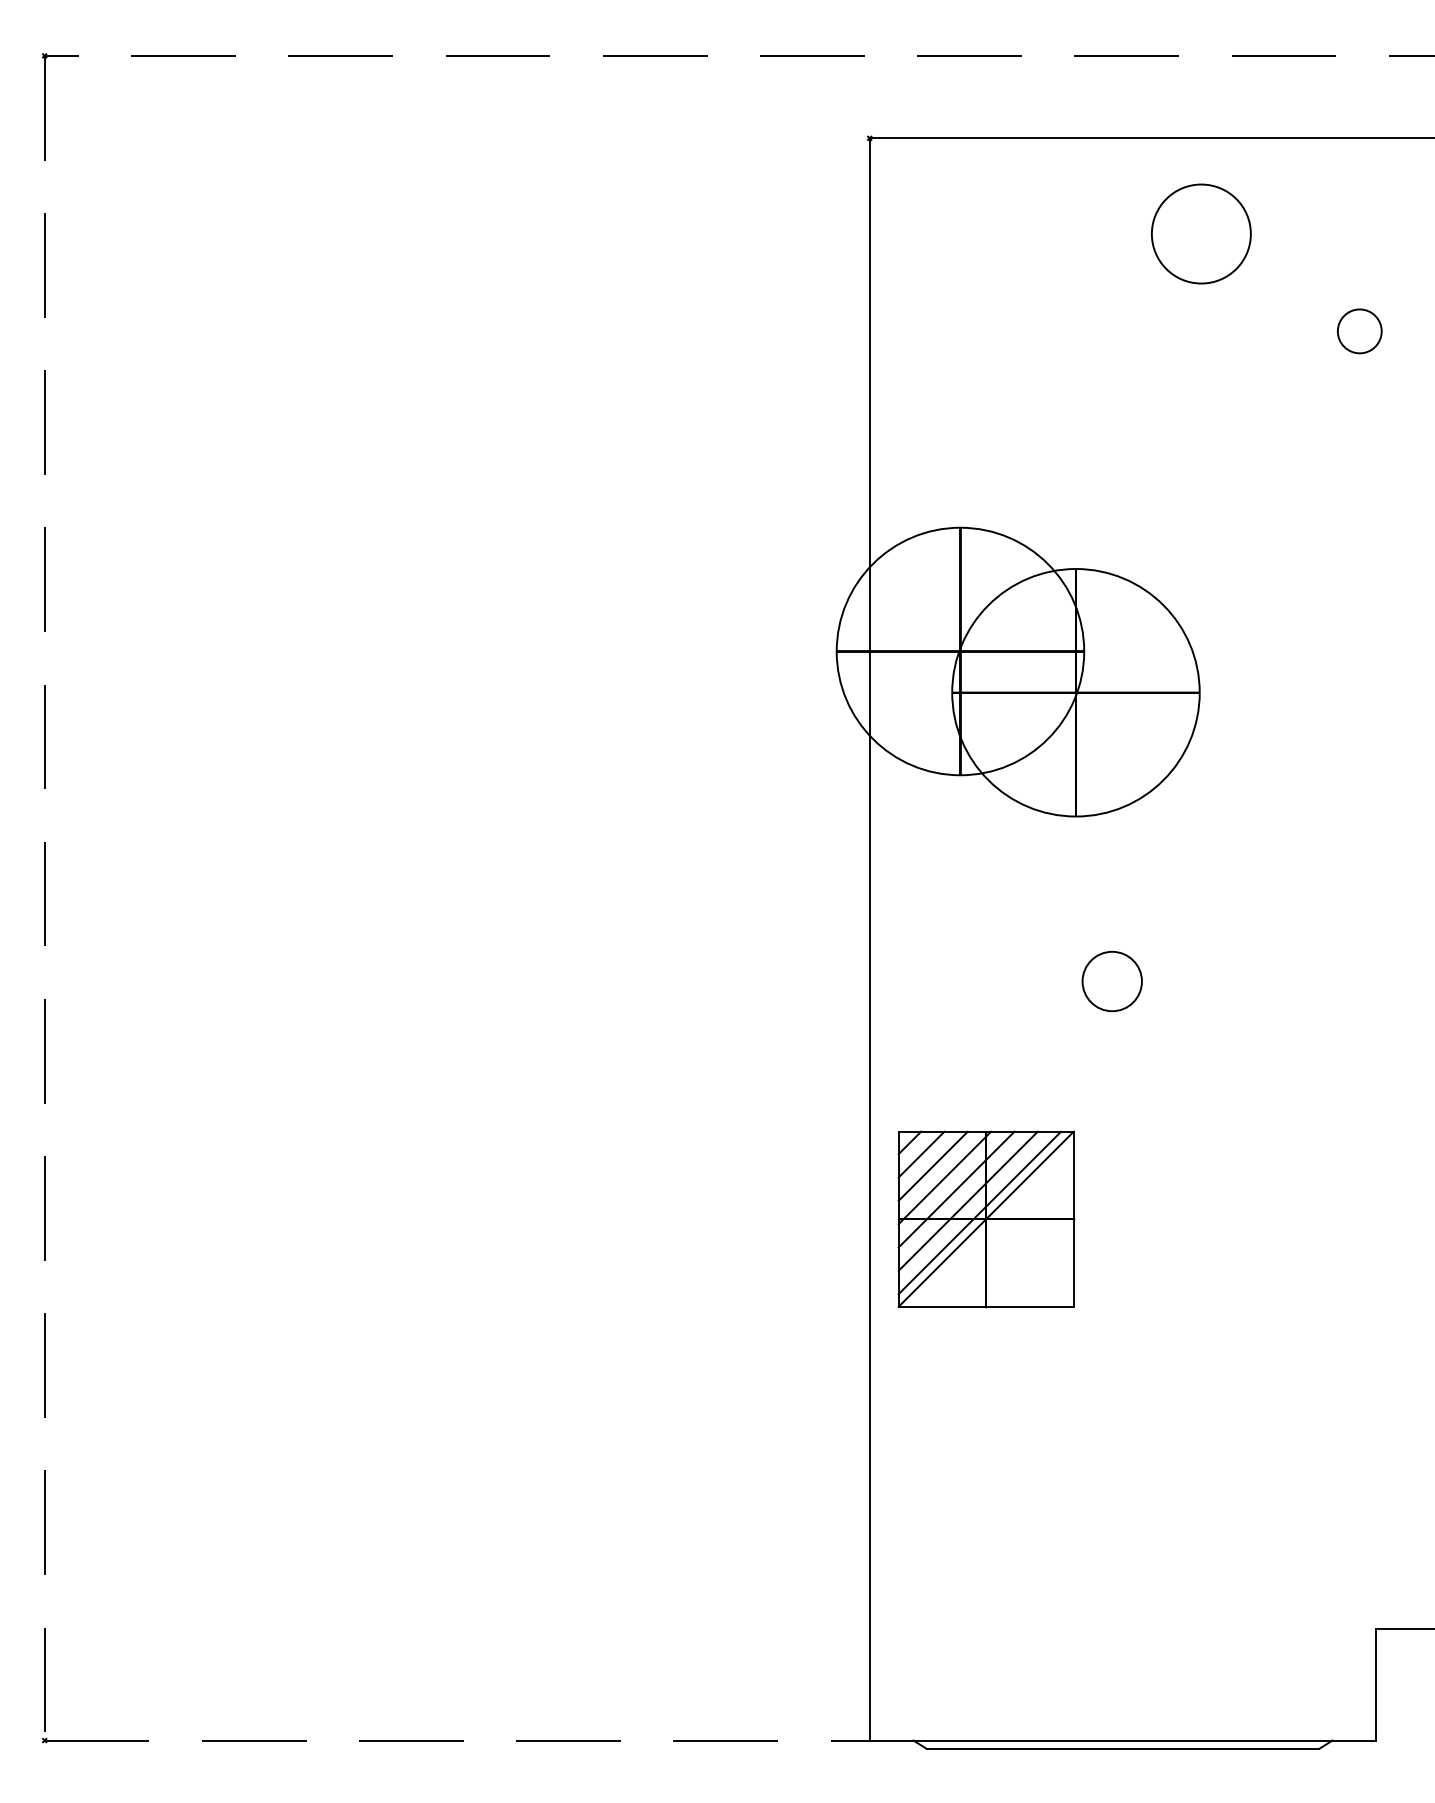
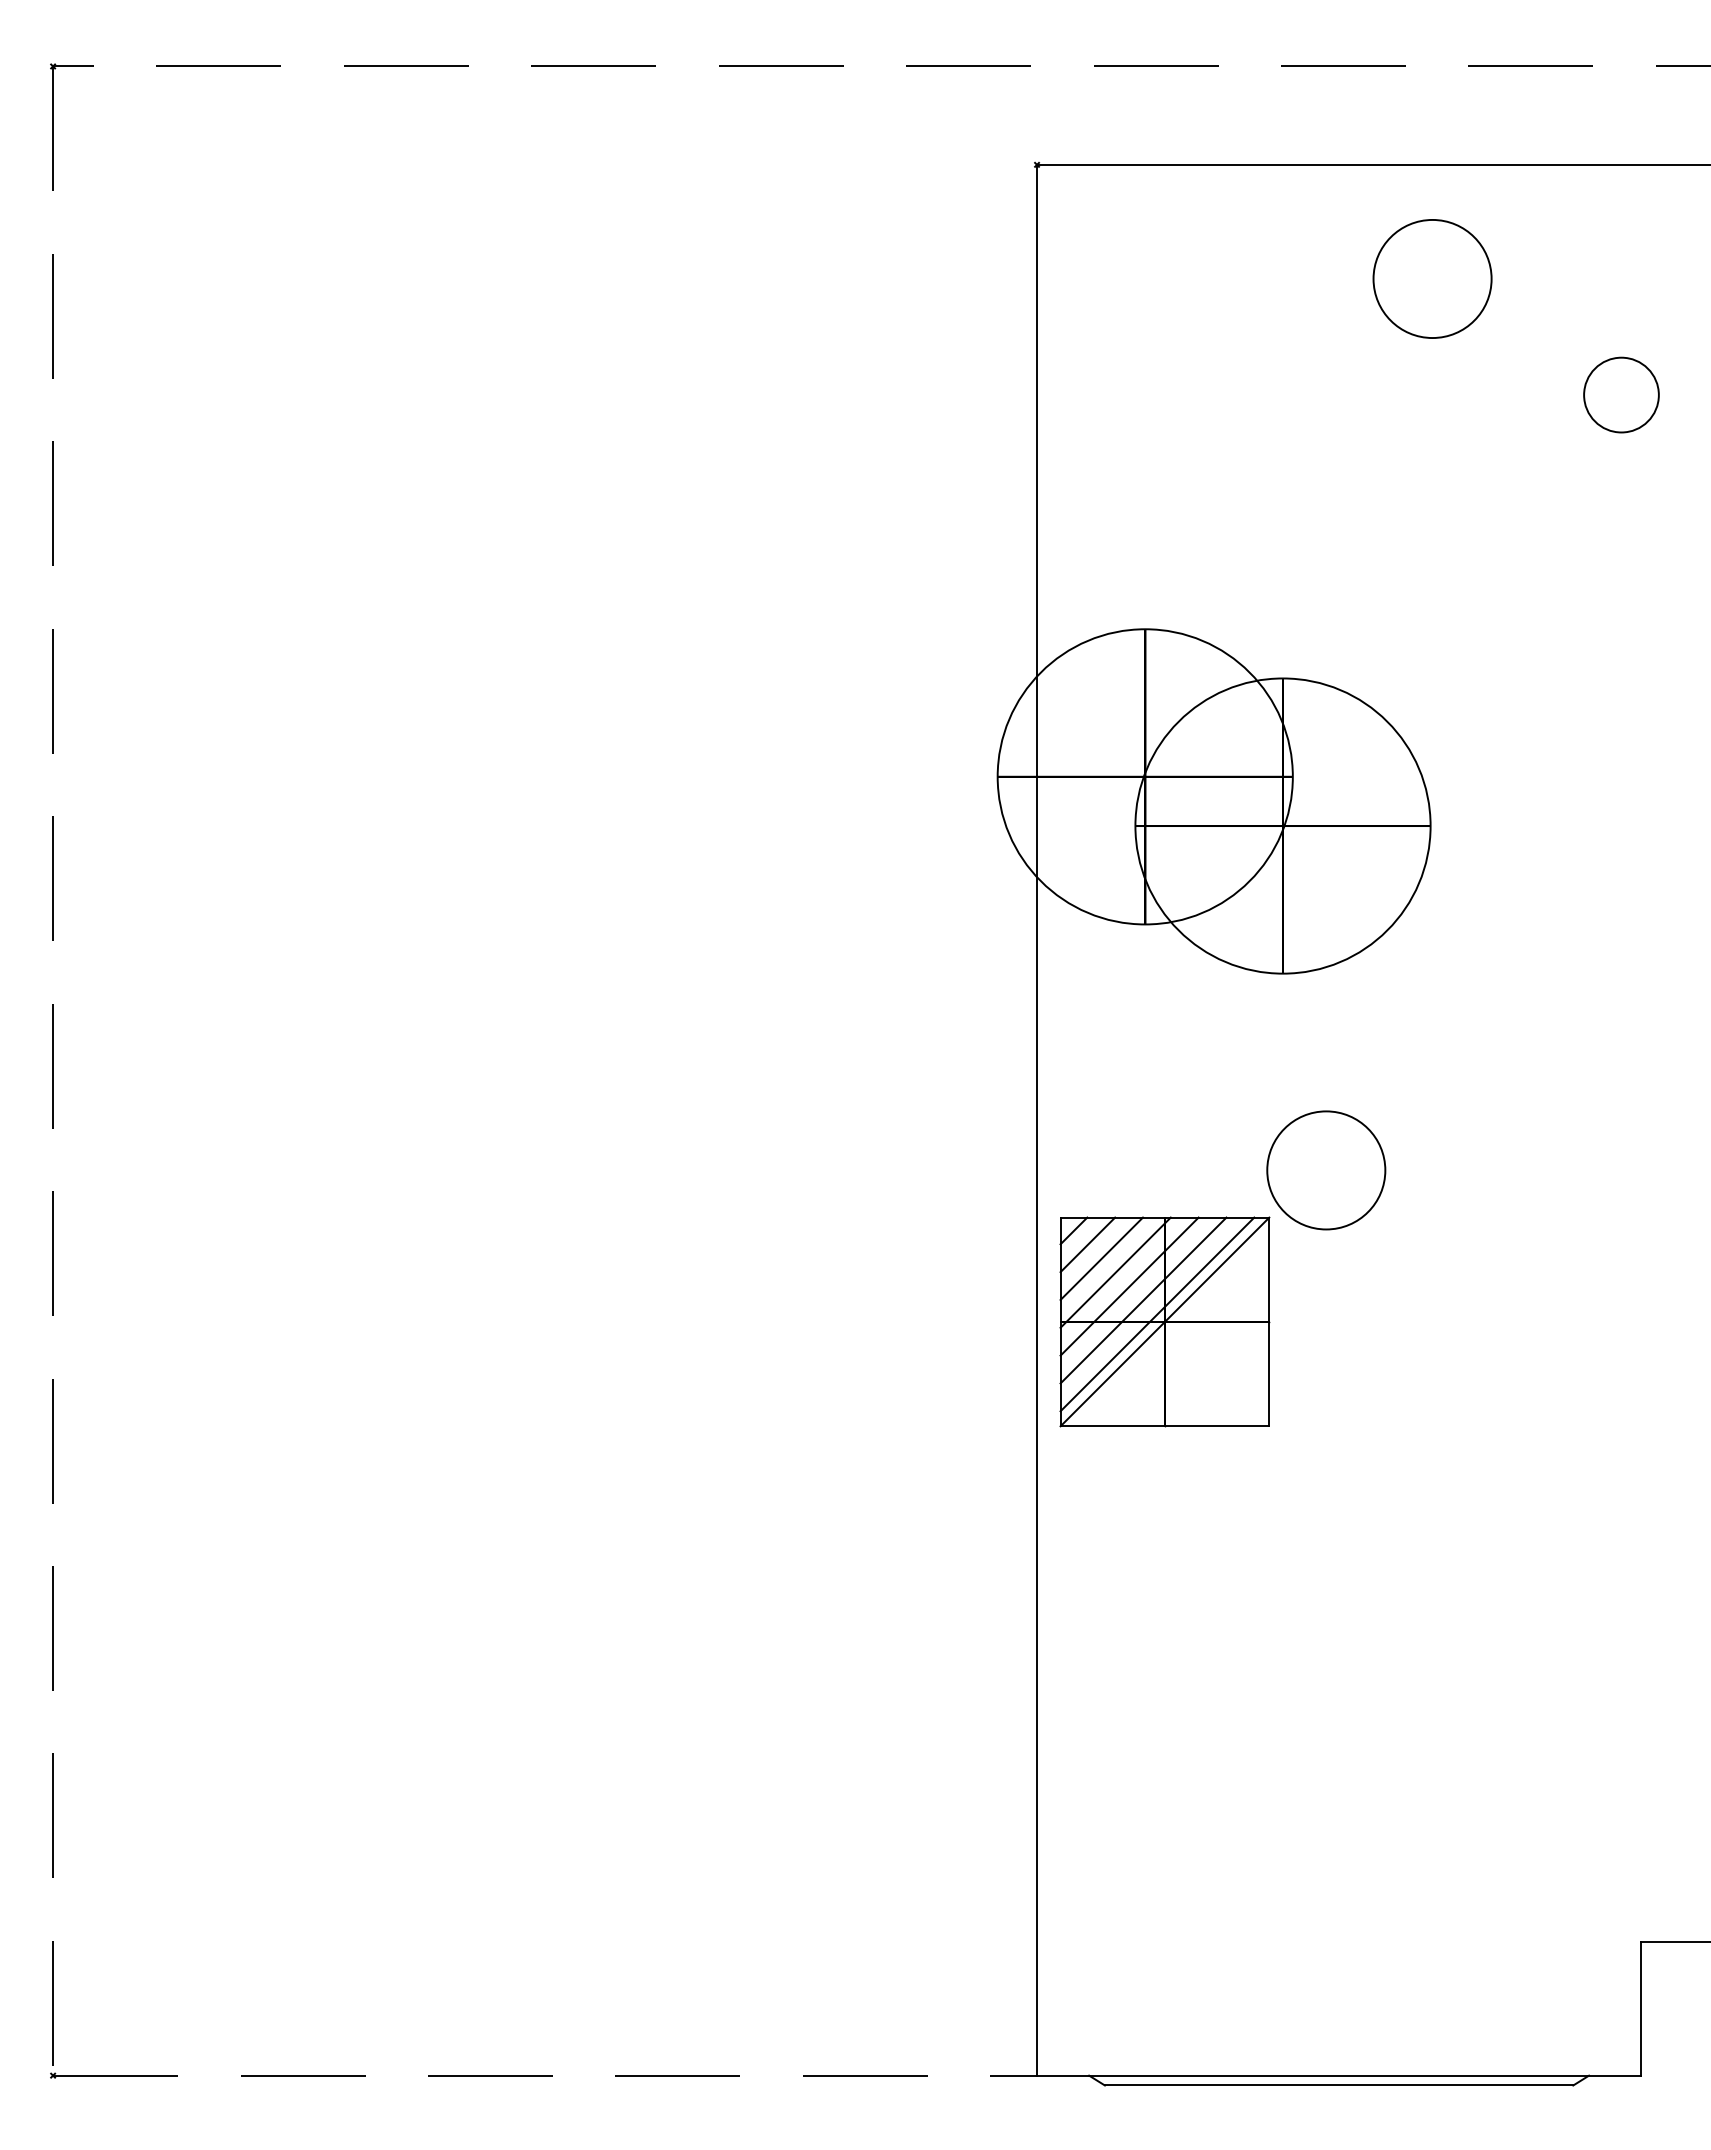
circle: (1359, 330) -> (1621, 394), size x1.43
circle: (1112, 981) -> (1326, 1170), size x1.67
part: (985, 1218) -> (1164, 1321), moved

